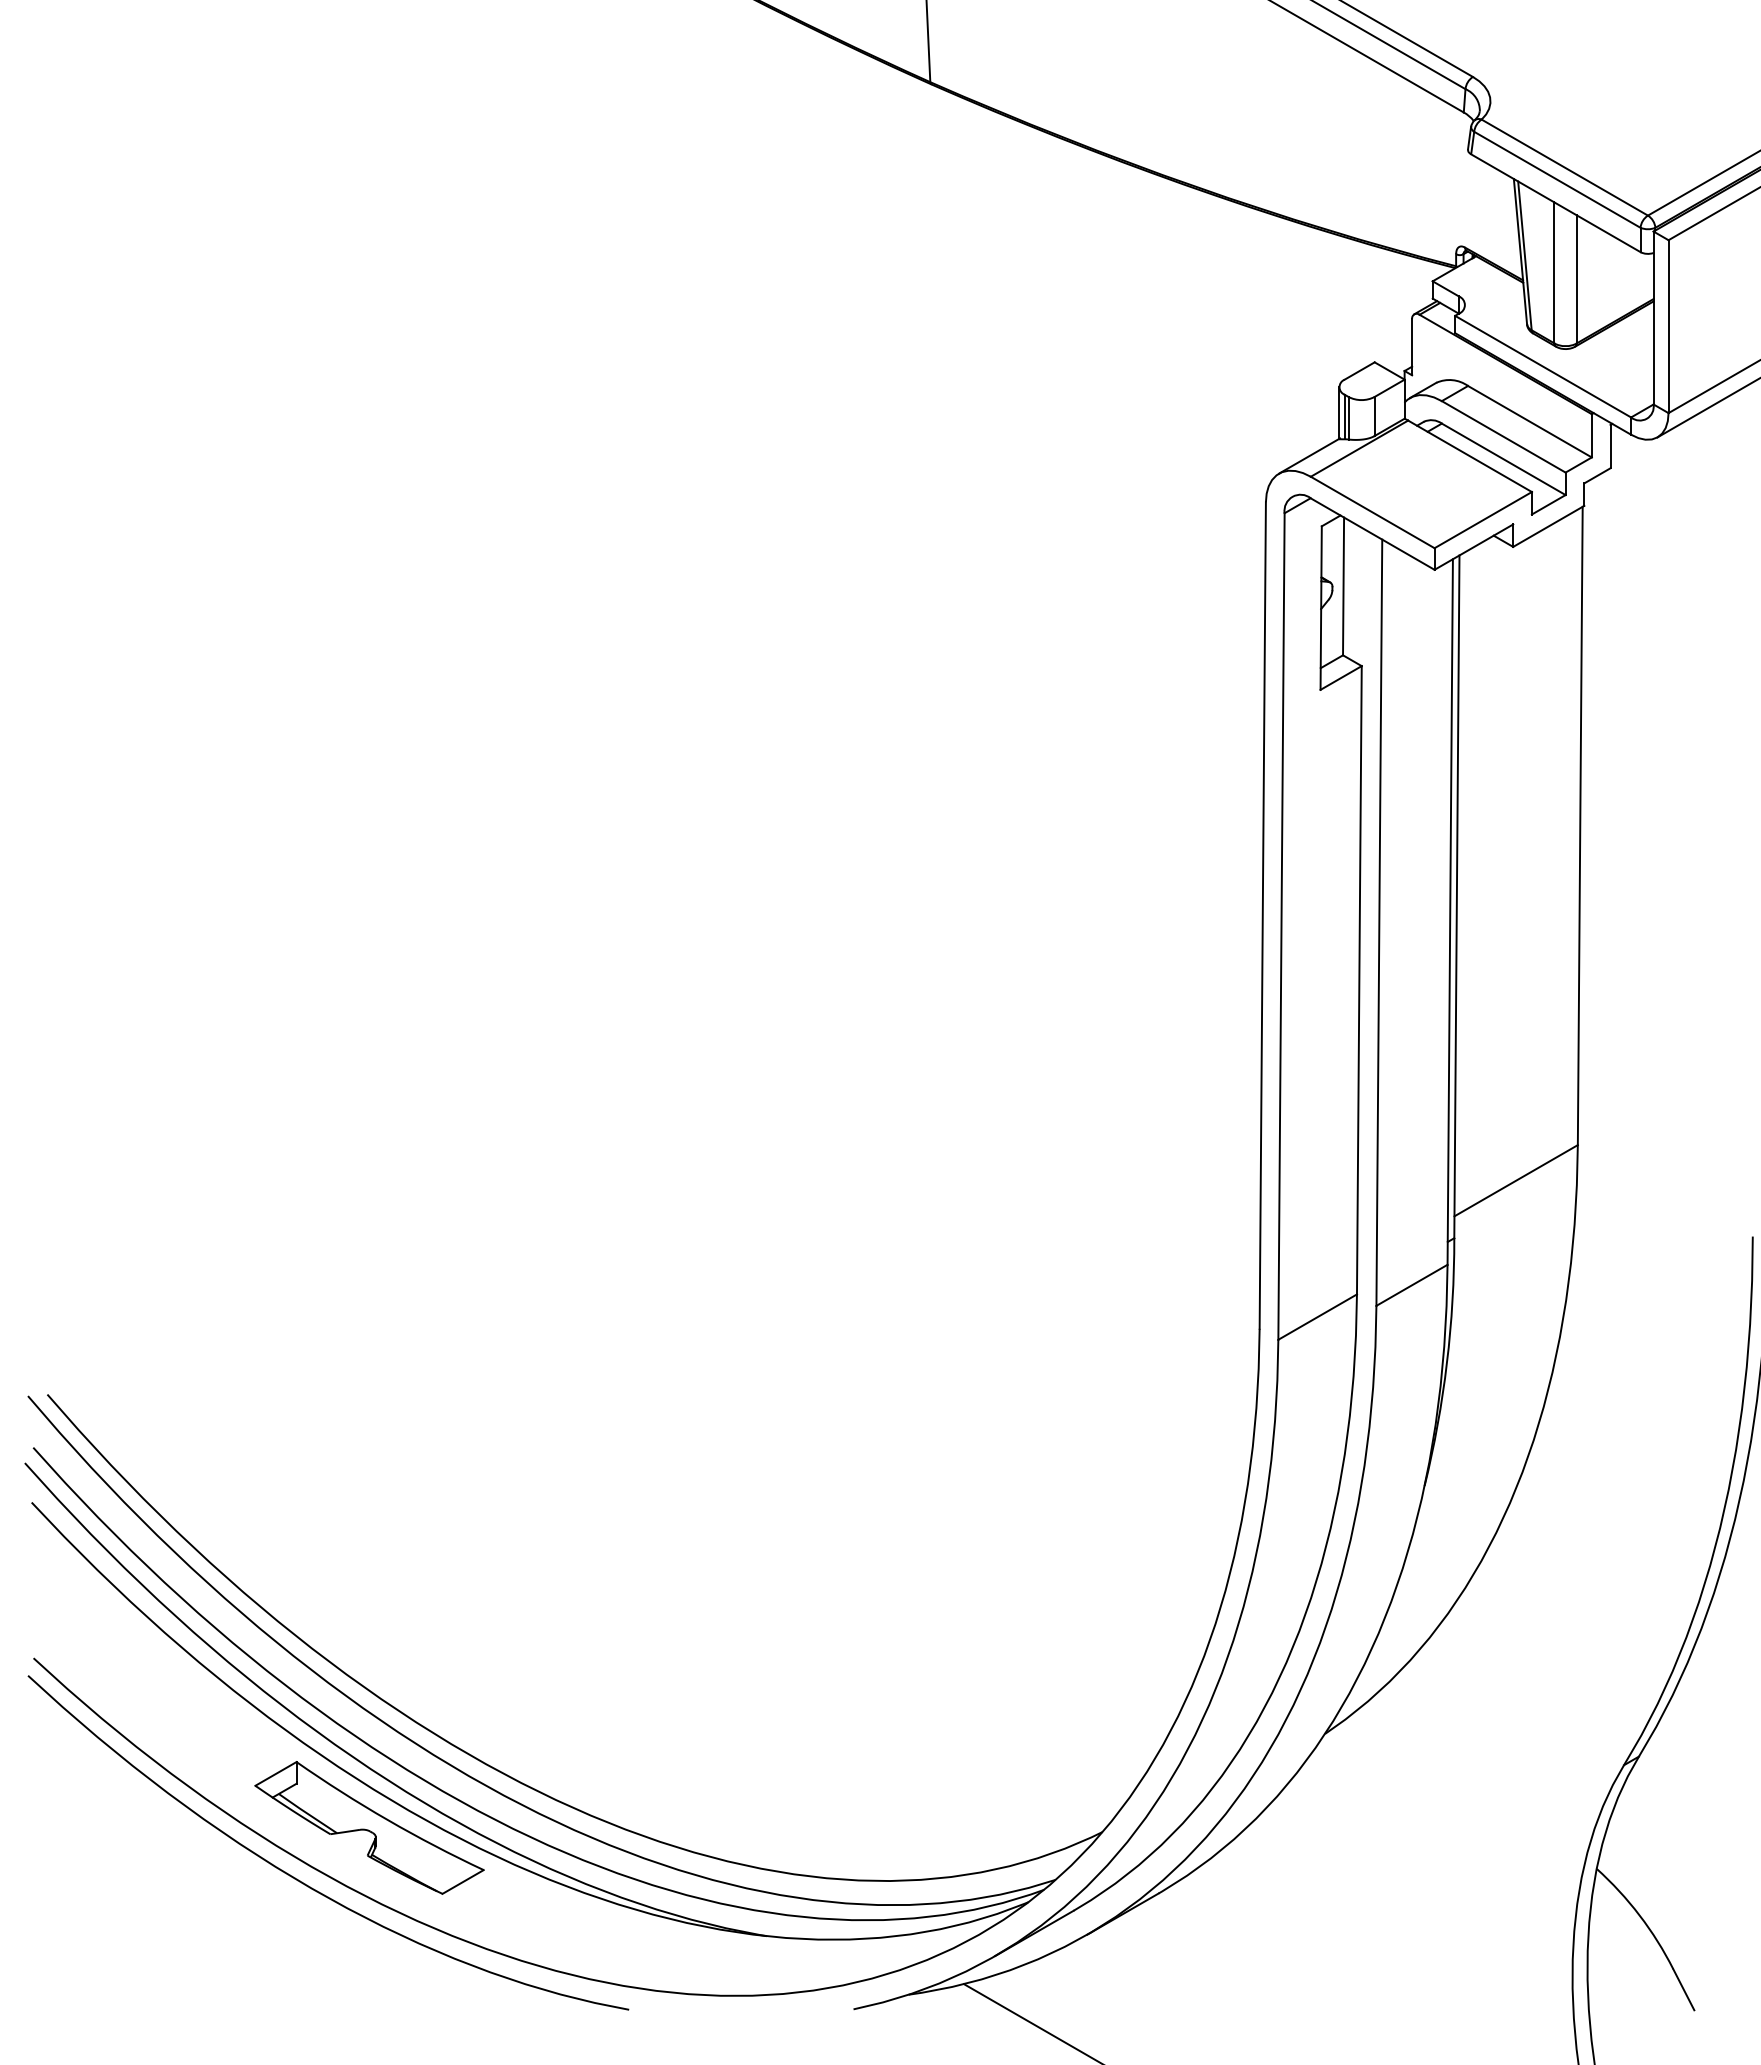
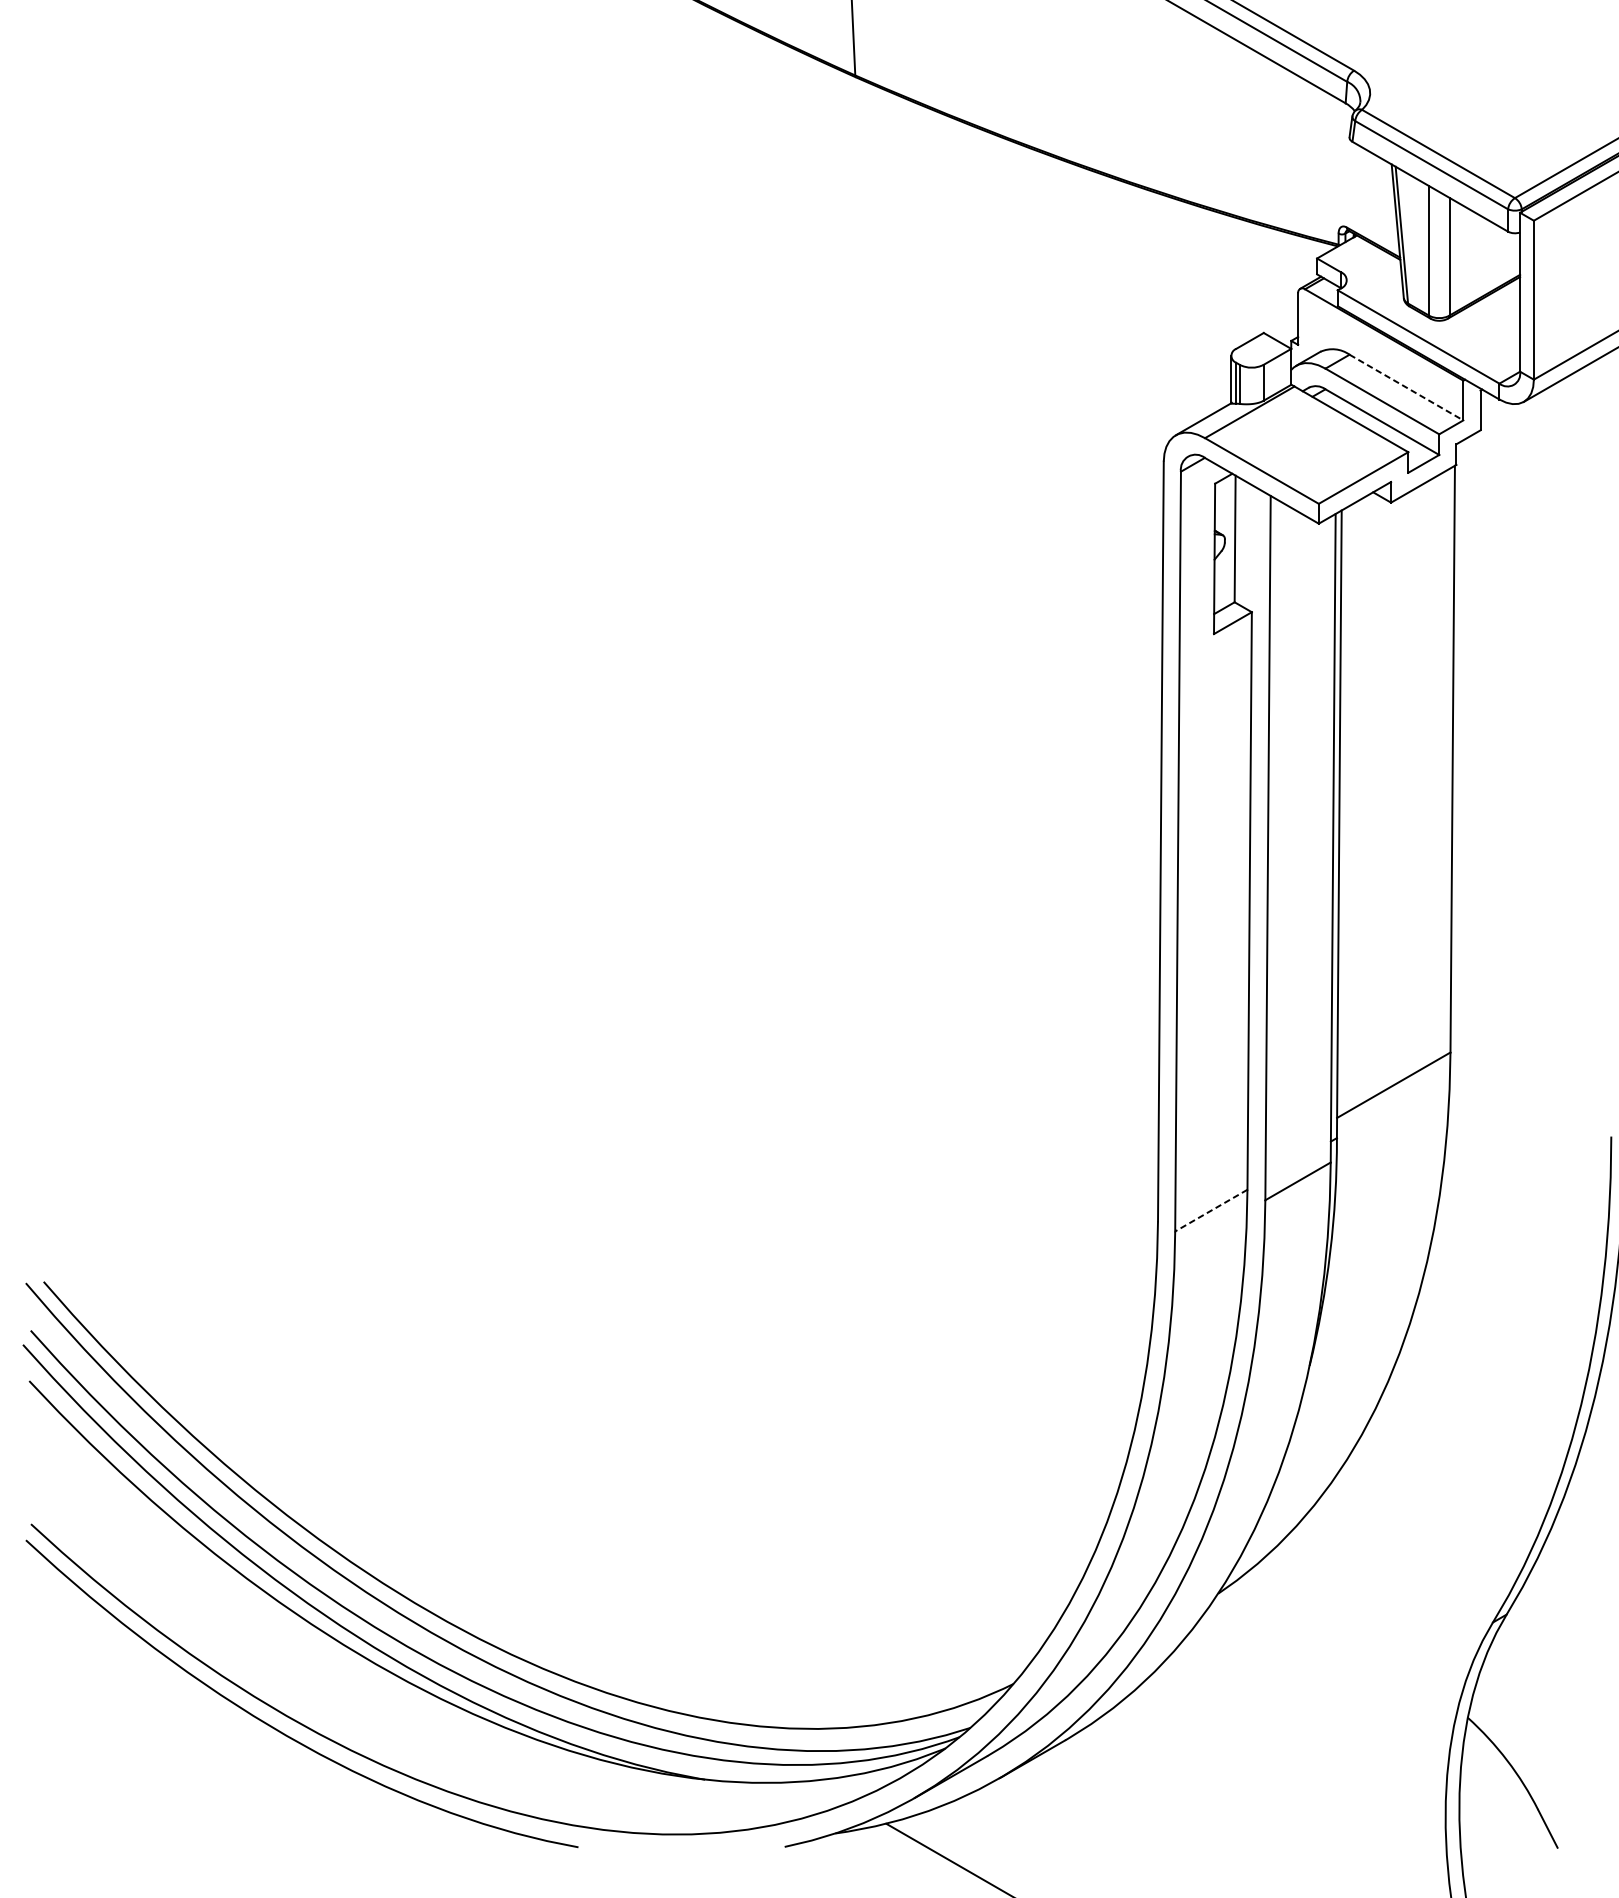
line: (1530, 421) -> (1406, 387), solid -> dashed
line: (1317, 1317) -> (1211, 1210), solid -> dashed
part: (369, 1827) -> (339, 1679), removed

